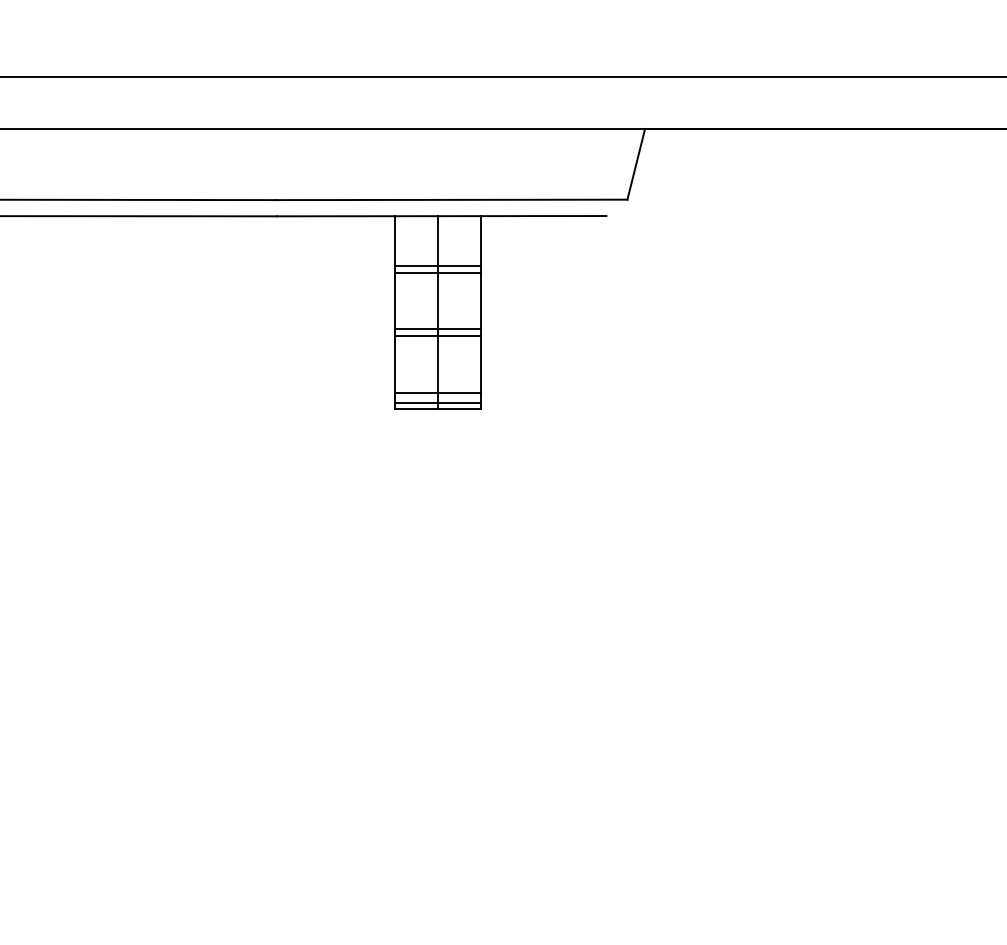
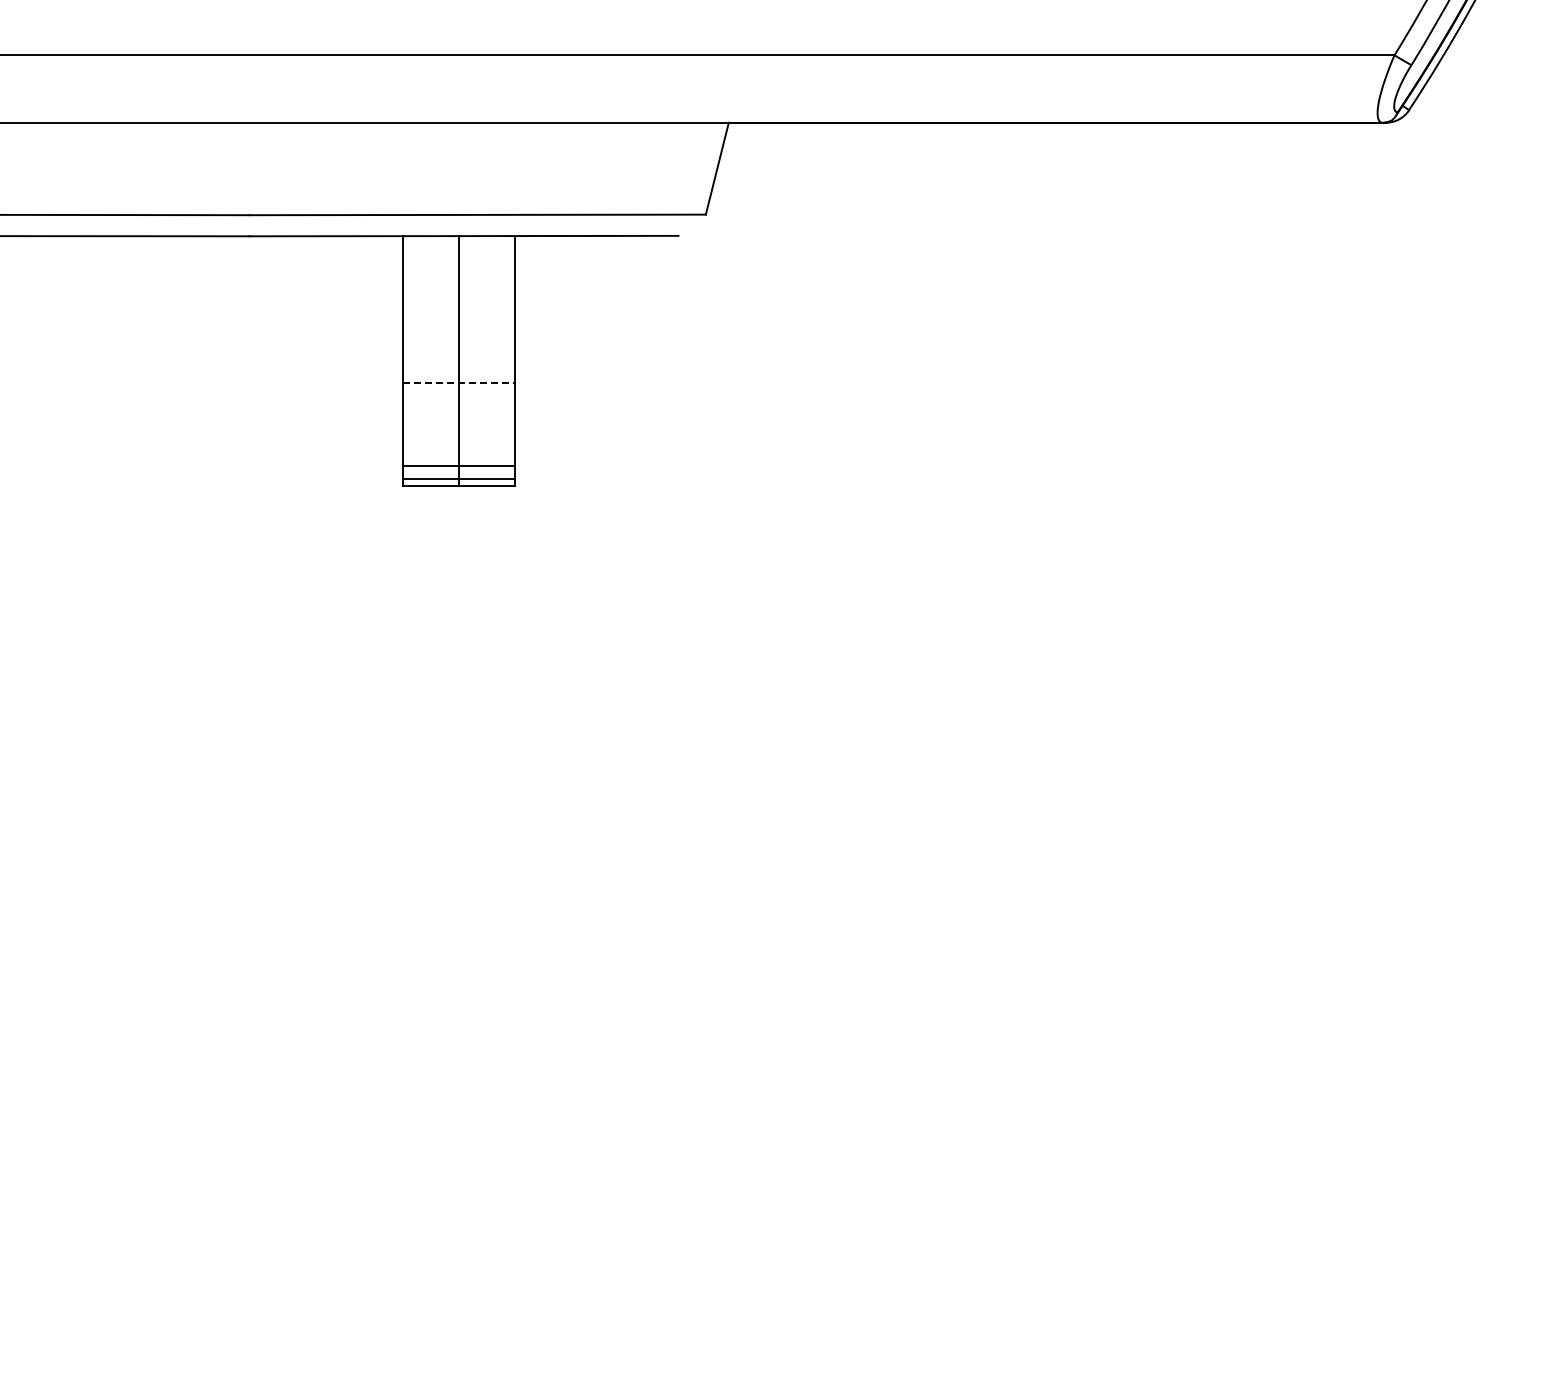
line: (438, 266) -> (459, 301), removed
line: (438, 273) -> (459, 310), removed
line: (438, 328) -> (459, 382), solid -> dashed
line: (438, 335) -> (459, 391), removed

